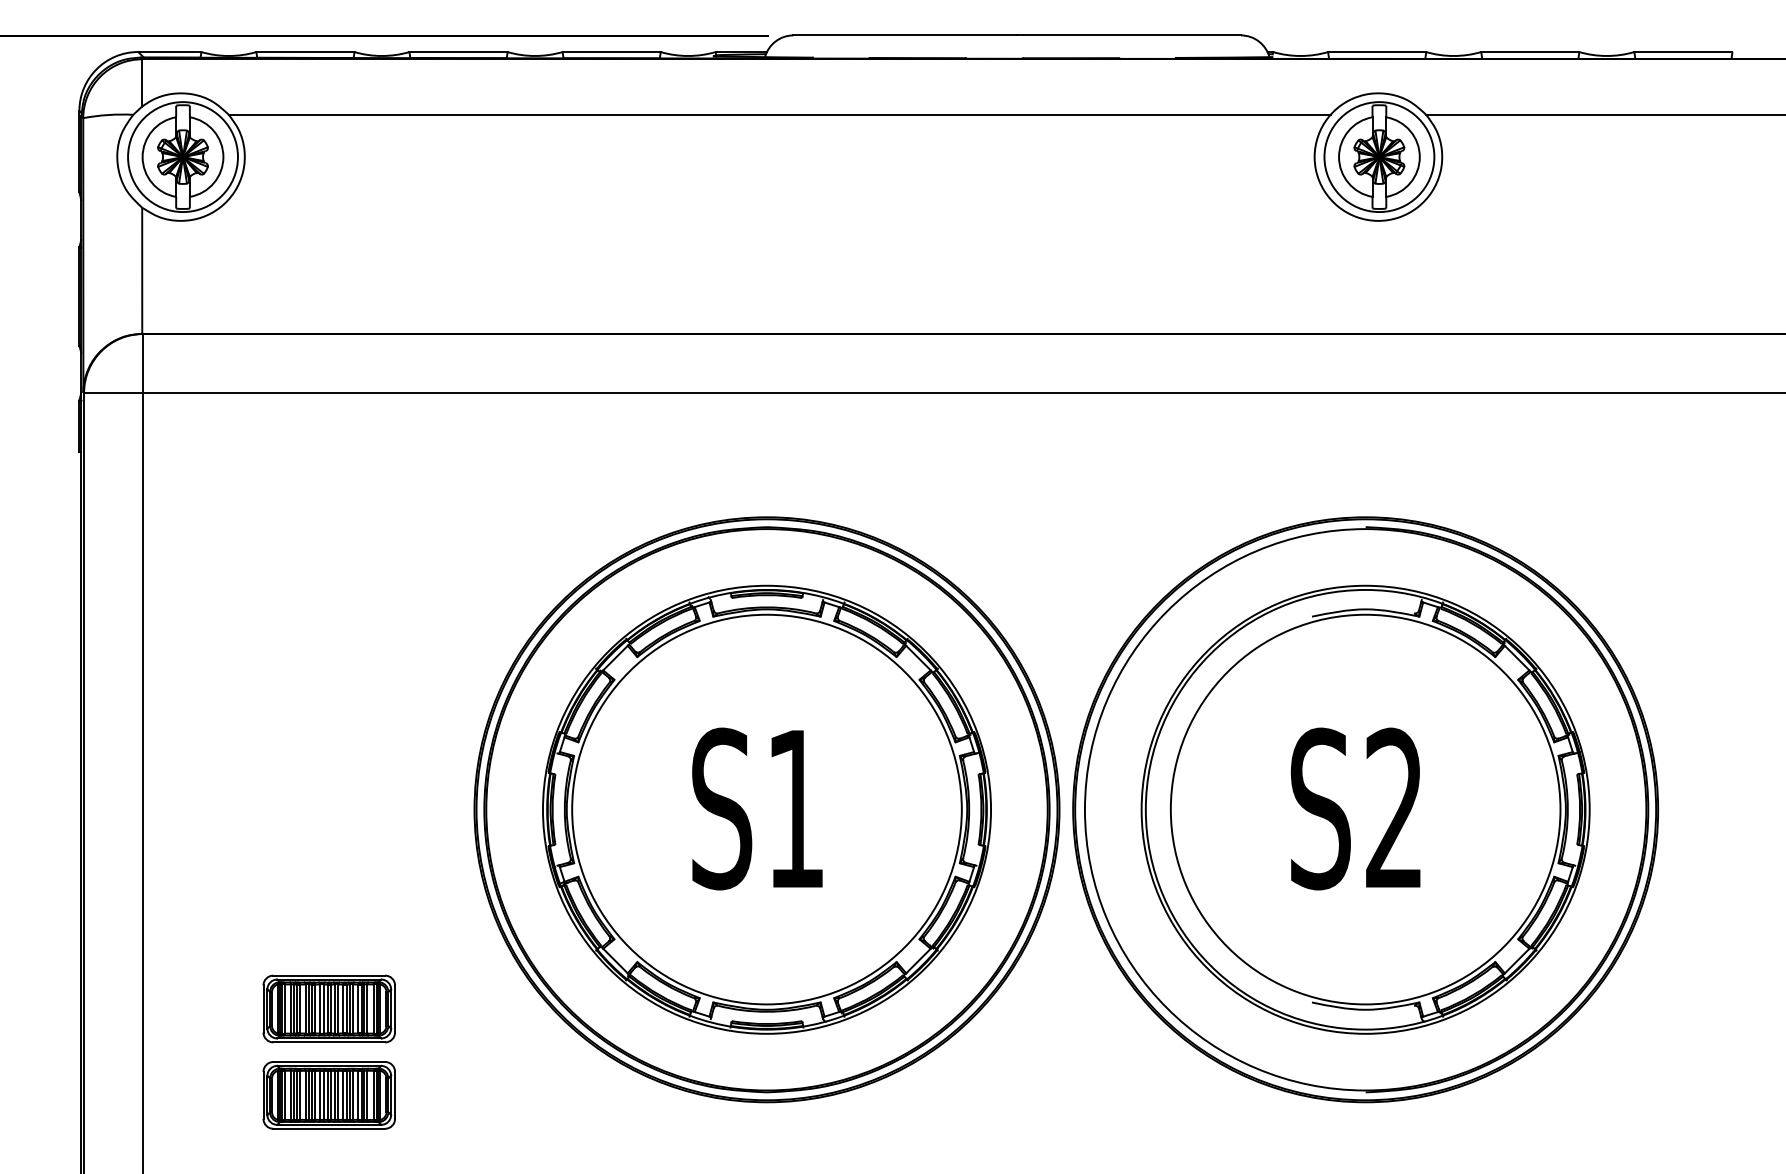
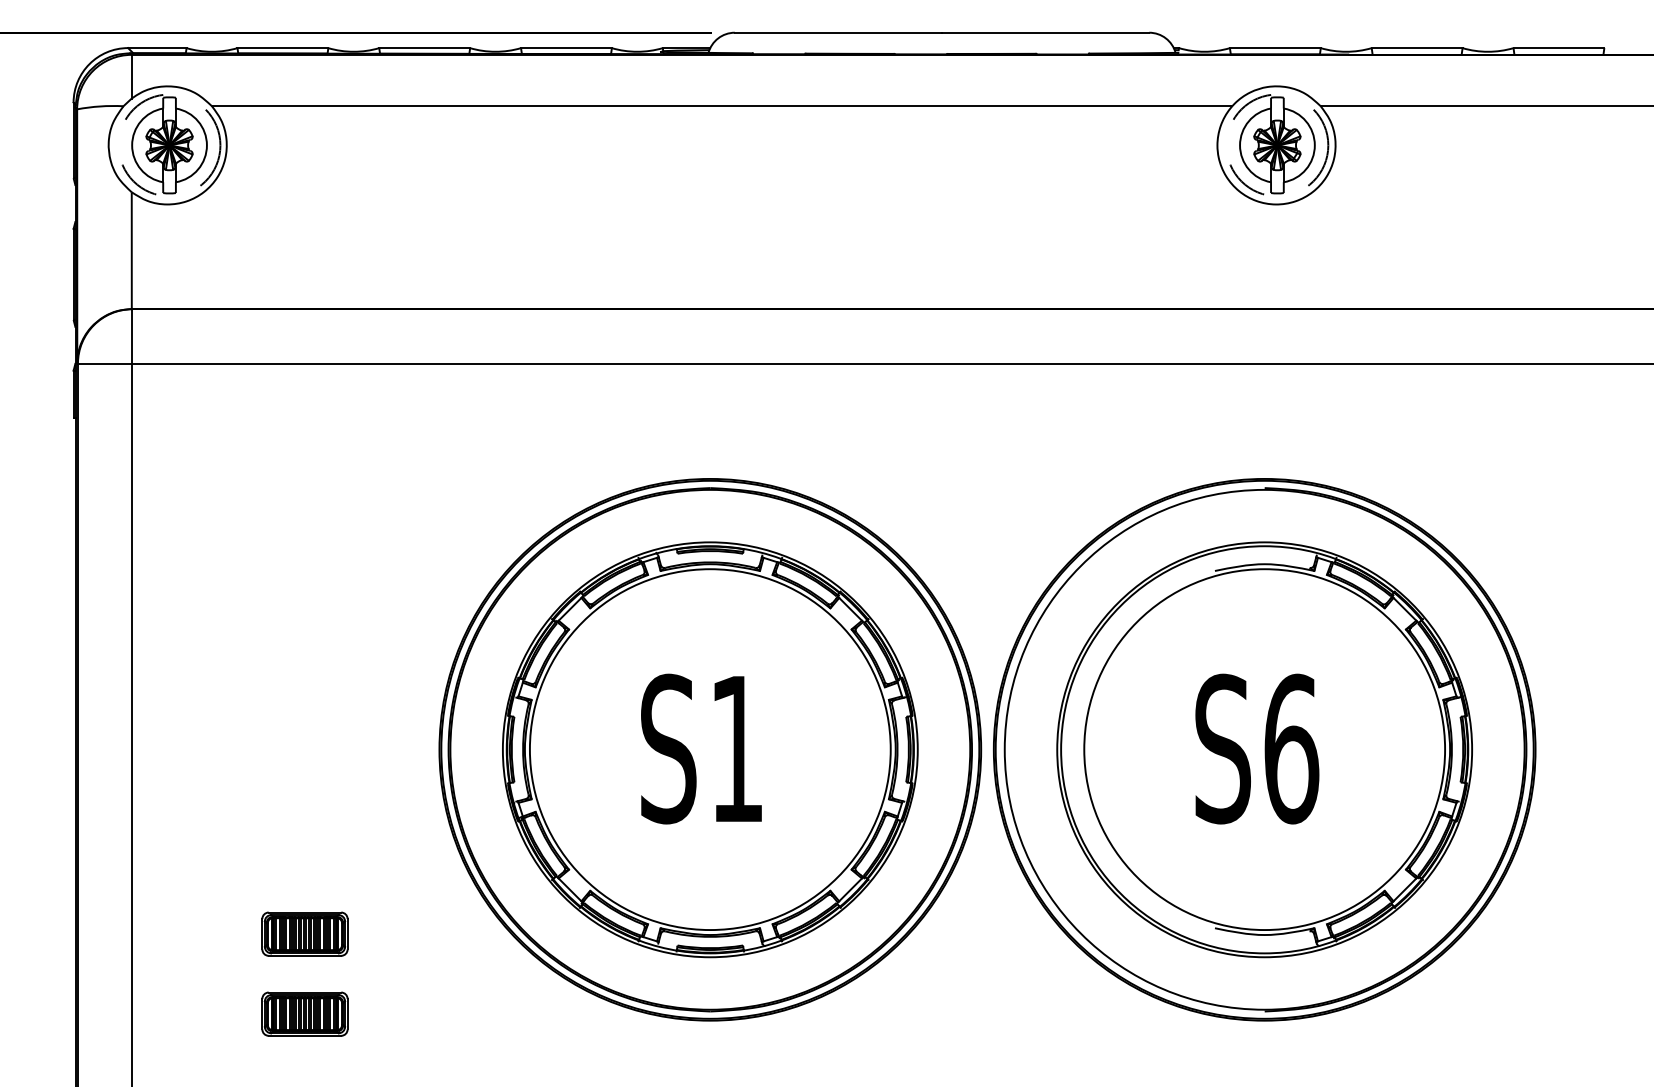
circle: (182, 157) -> (169, 145), solid -> dashed
circle: (1379, 157) -> (1277, 145), solid -> dashed
text: (1394, 808) -> (1291, 748), S2 -> S6
part: (328, 1008) -> (304, 933), size x0.7
part: (328, 1094) -> (304, 1013), size x0.7

